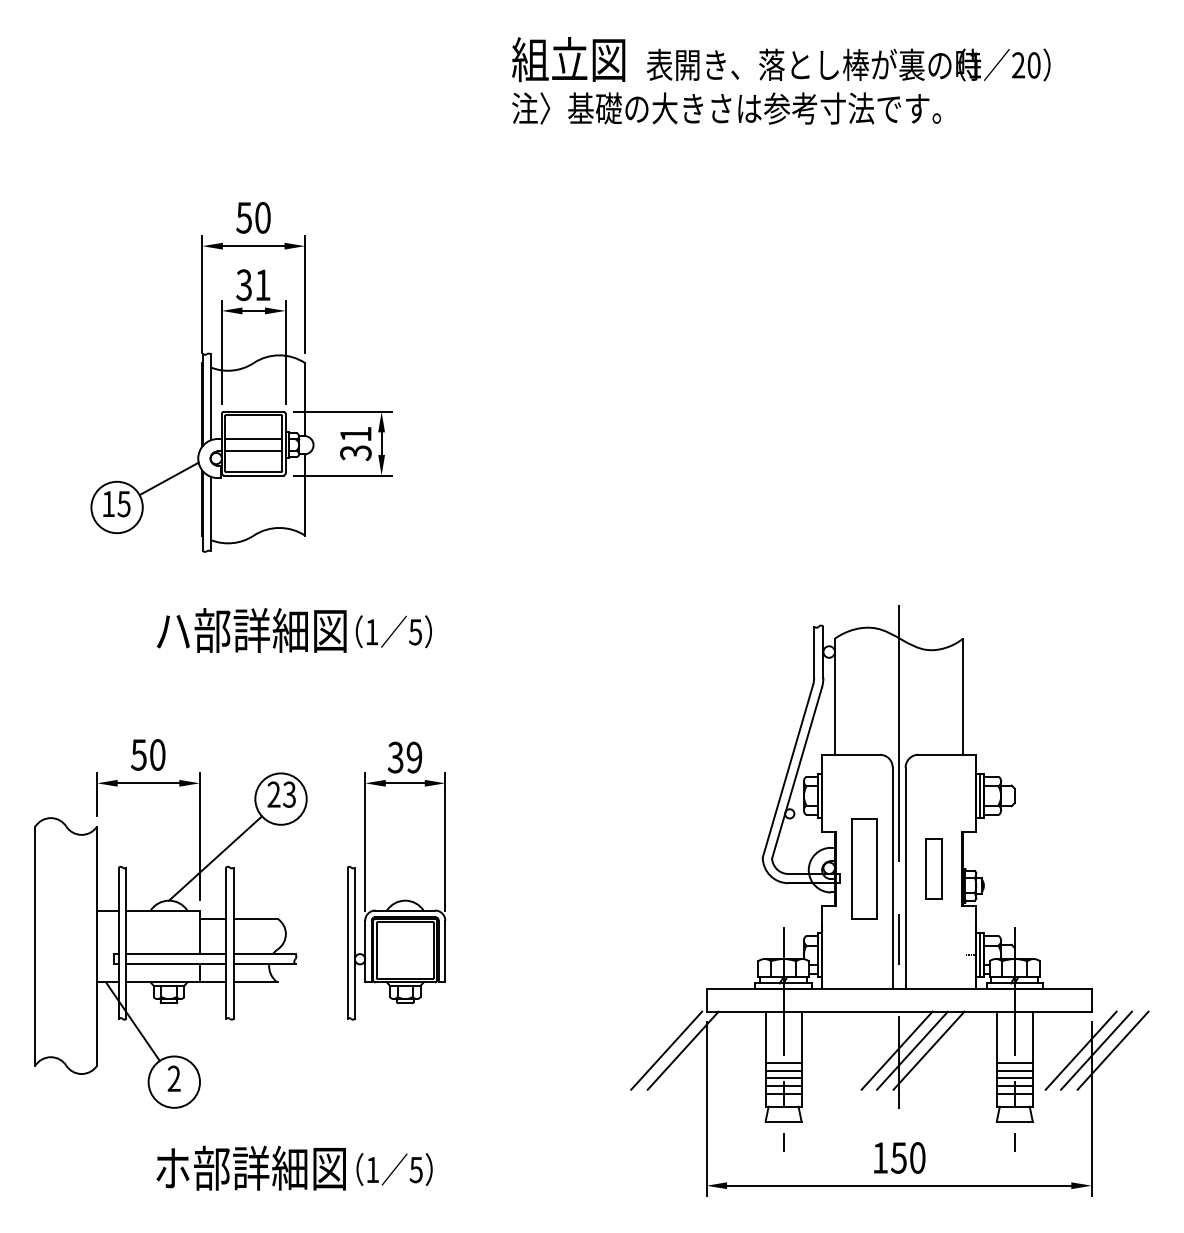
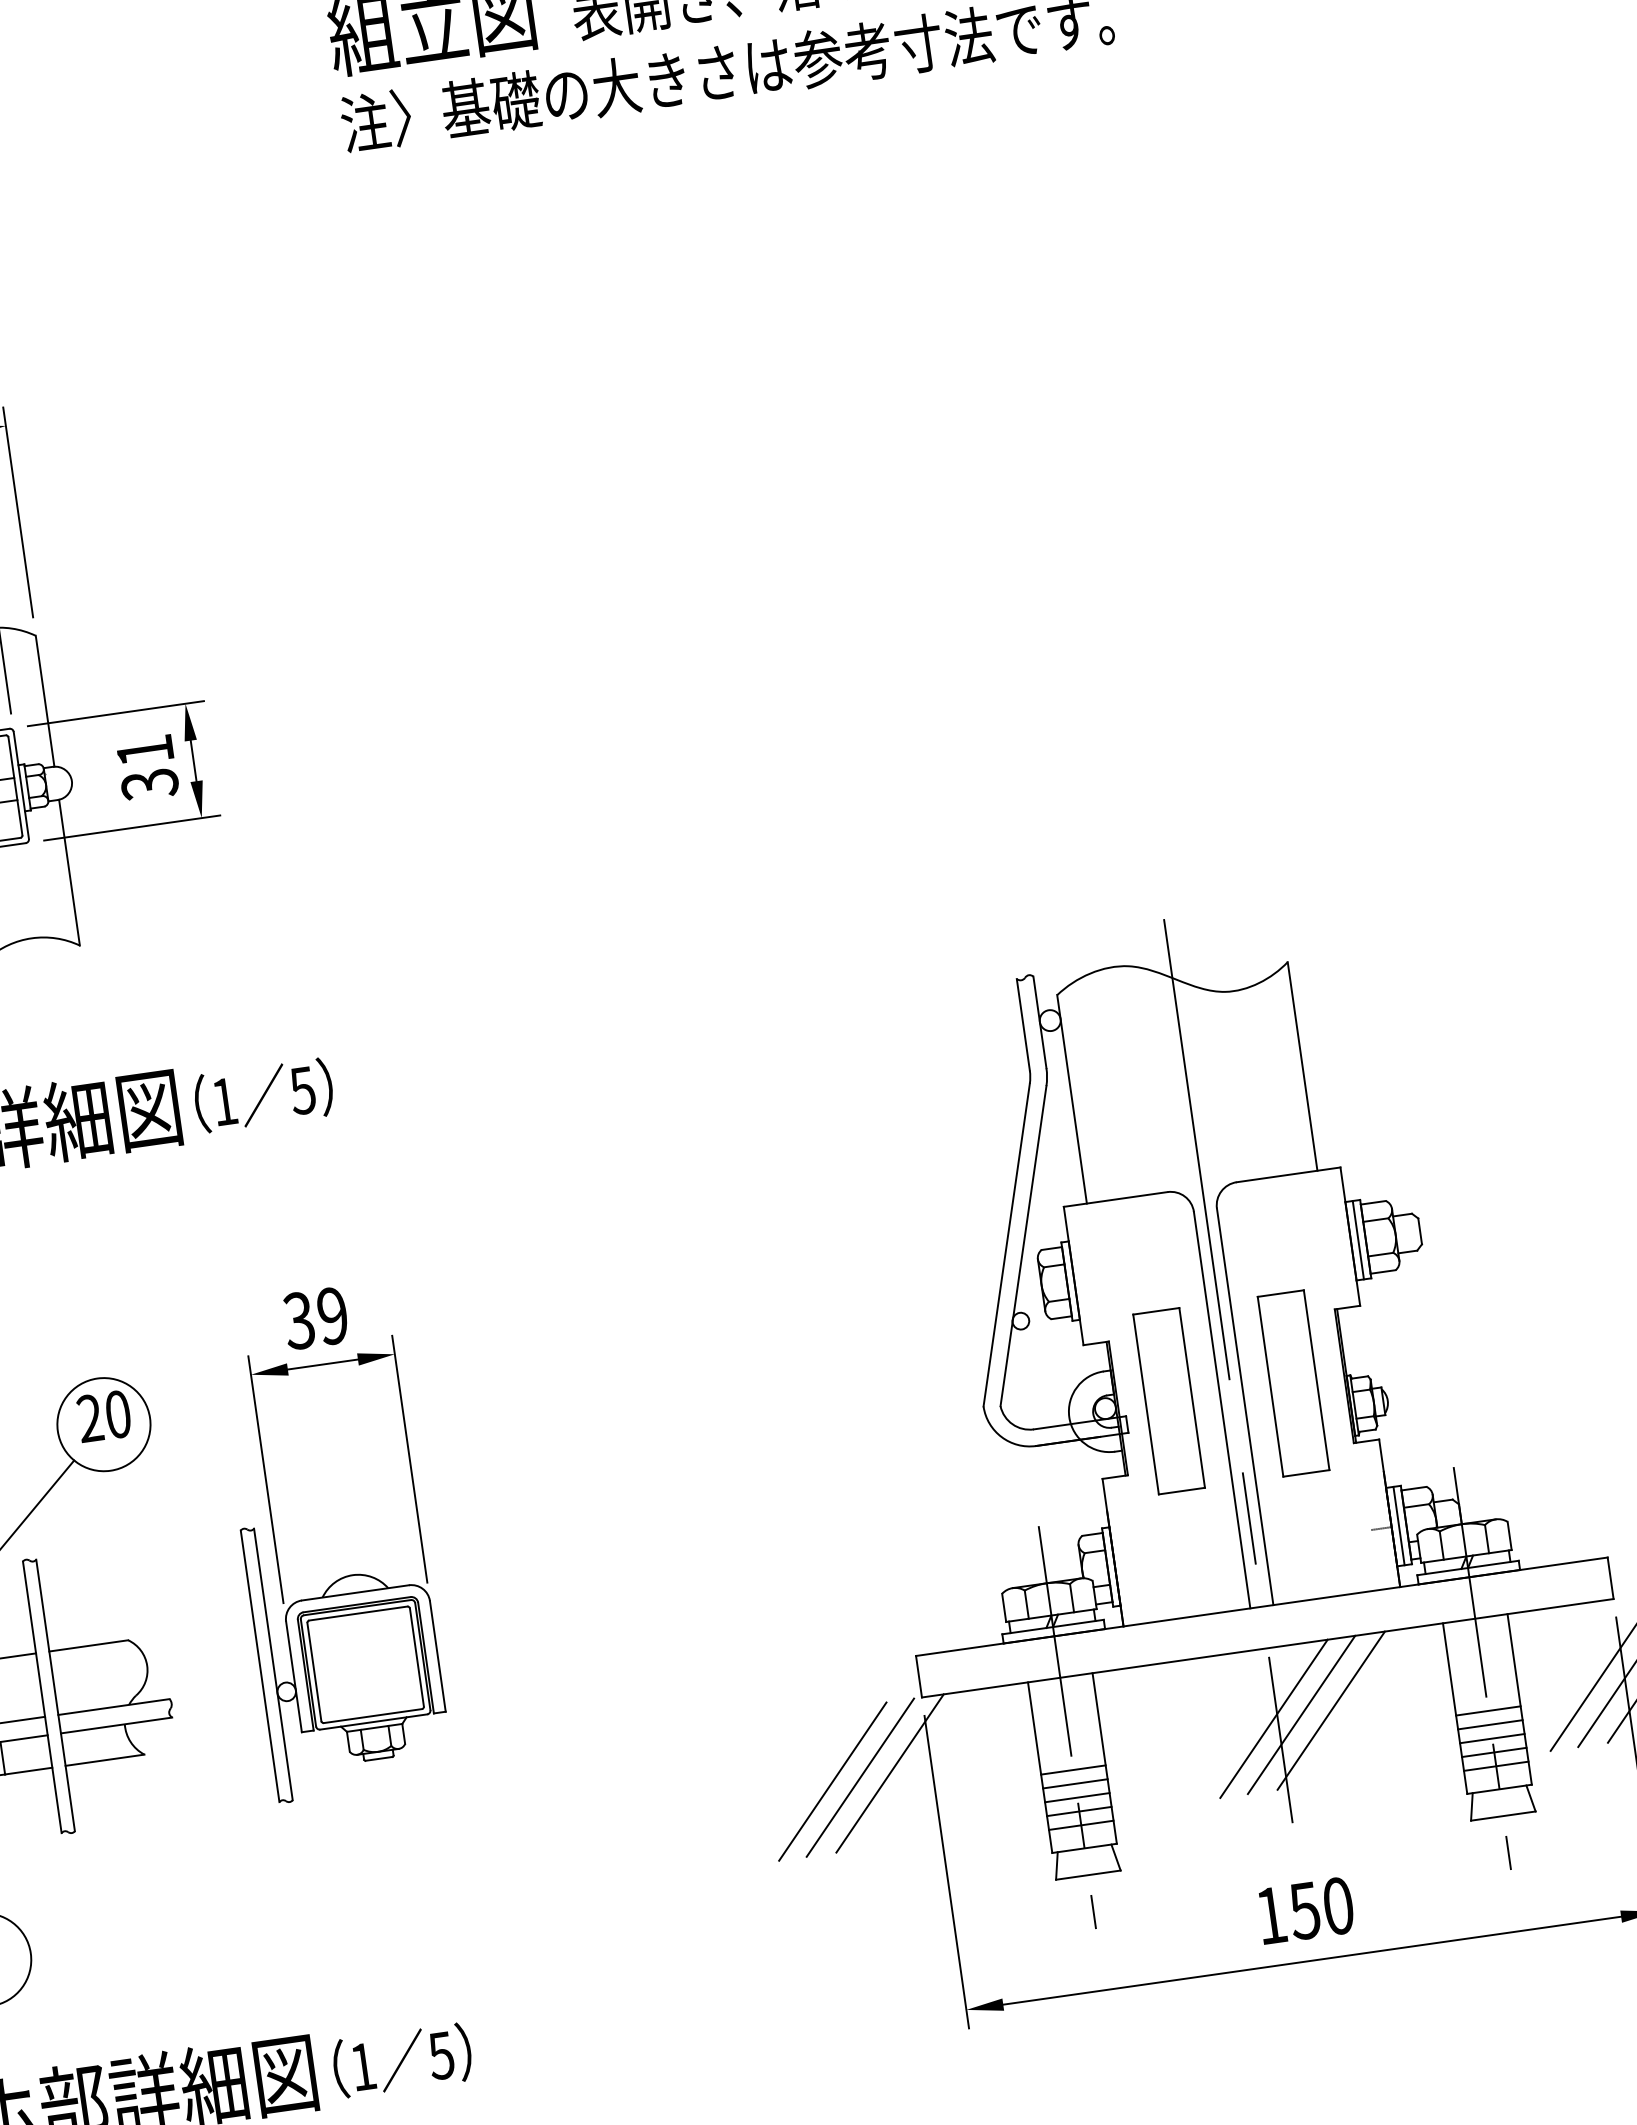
text: (289, 794) -> (117, 1414), 23 -> 20
part: (933, 868) -> (1292, 1382), size x1.67
line: (650, 1050) -> (831, 1781), added

